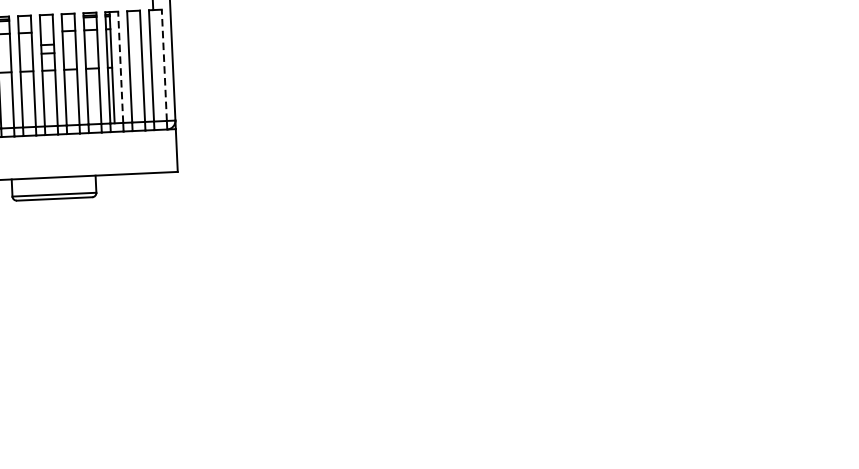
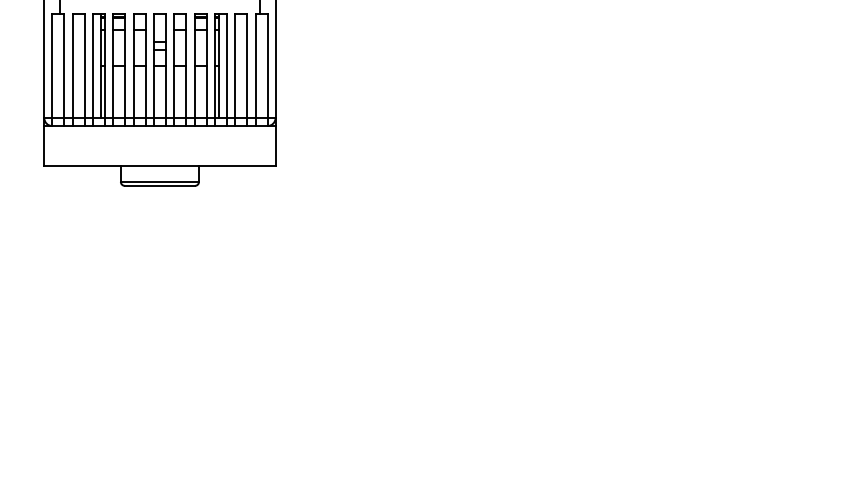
line: (164, 65) -> (267, 66), dashed -> solid
line: (120, 67) -> (226, 66), dashed -> solid

